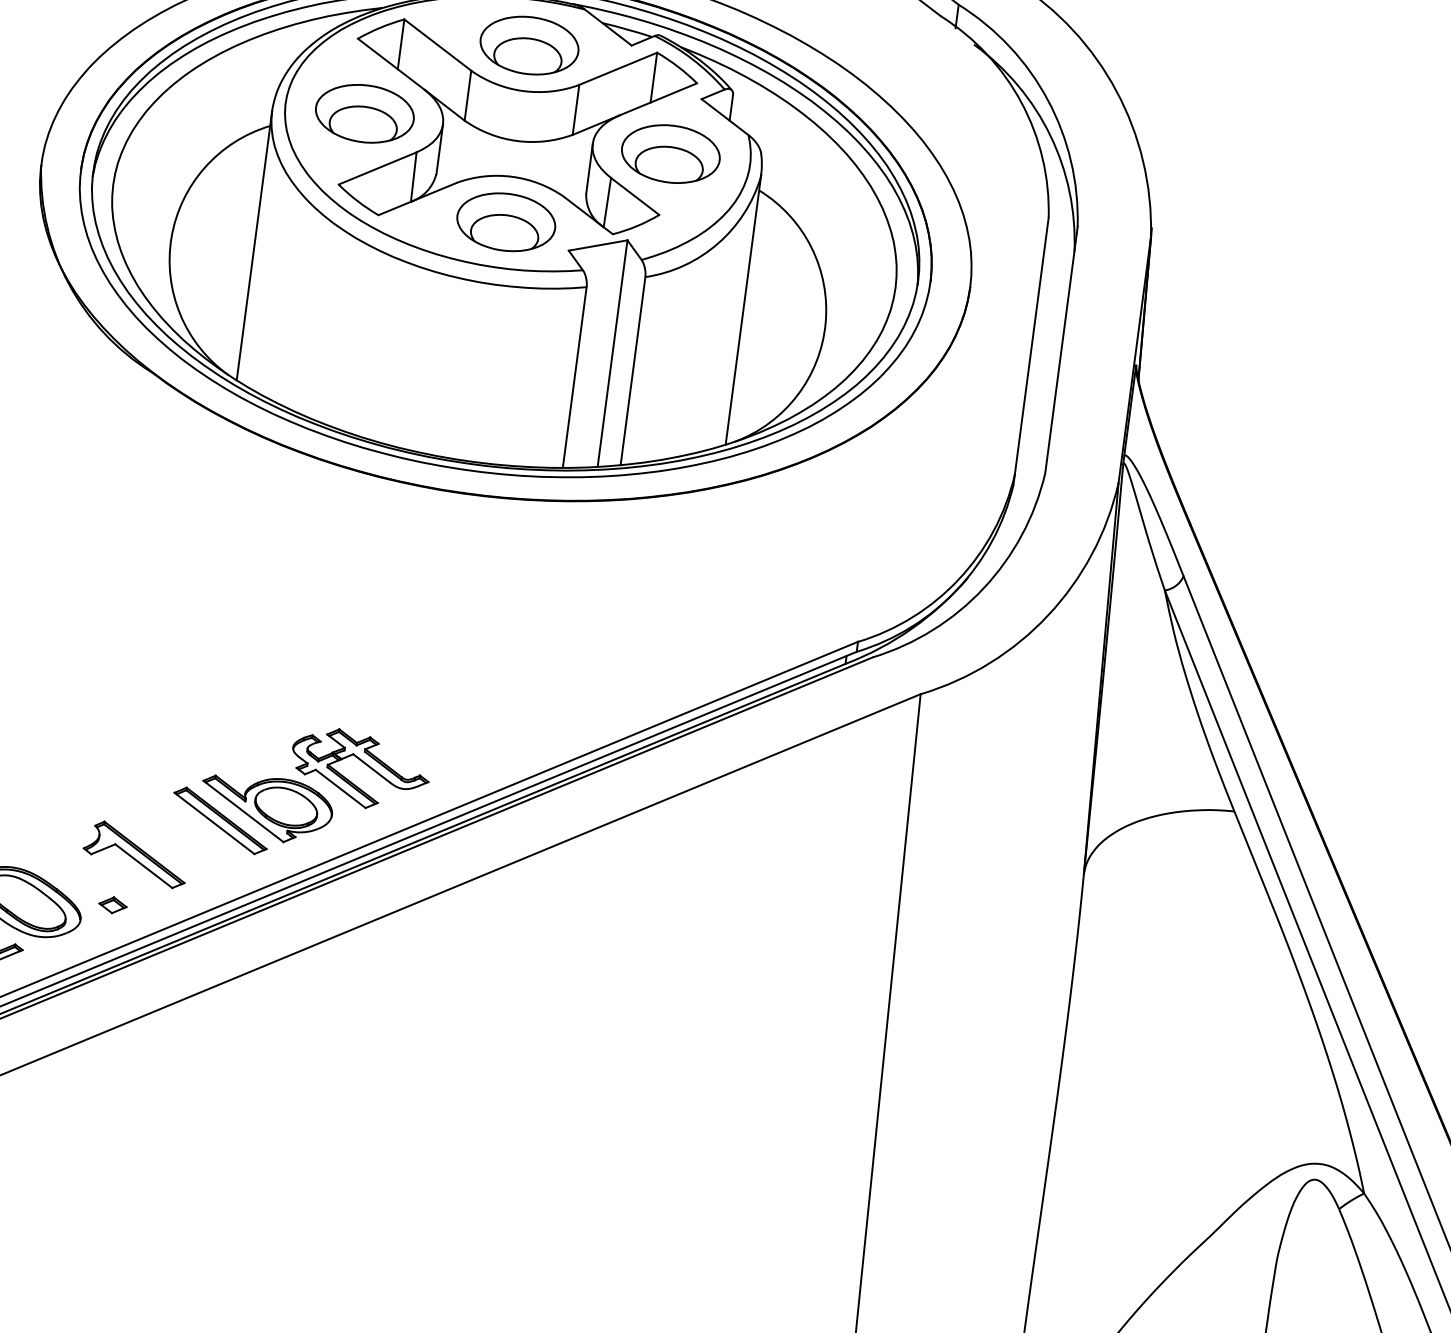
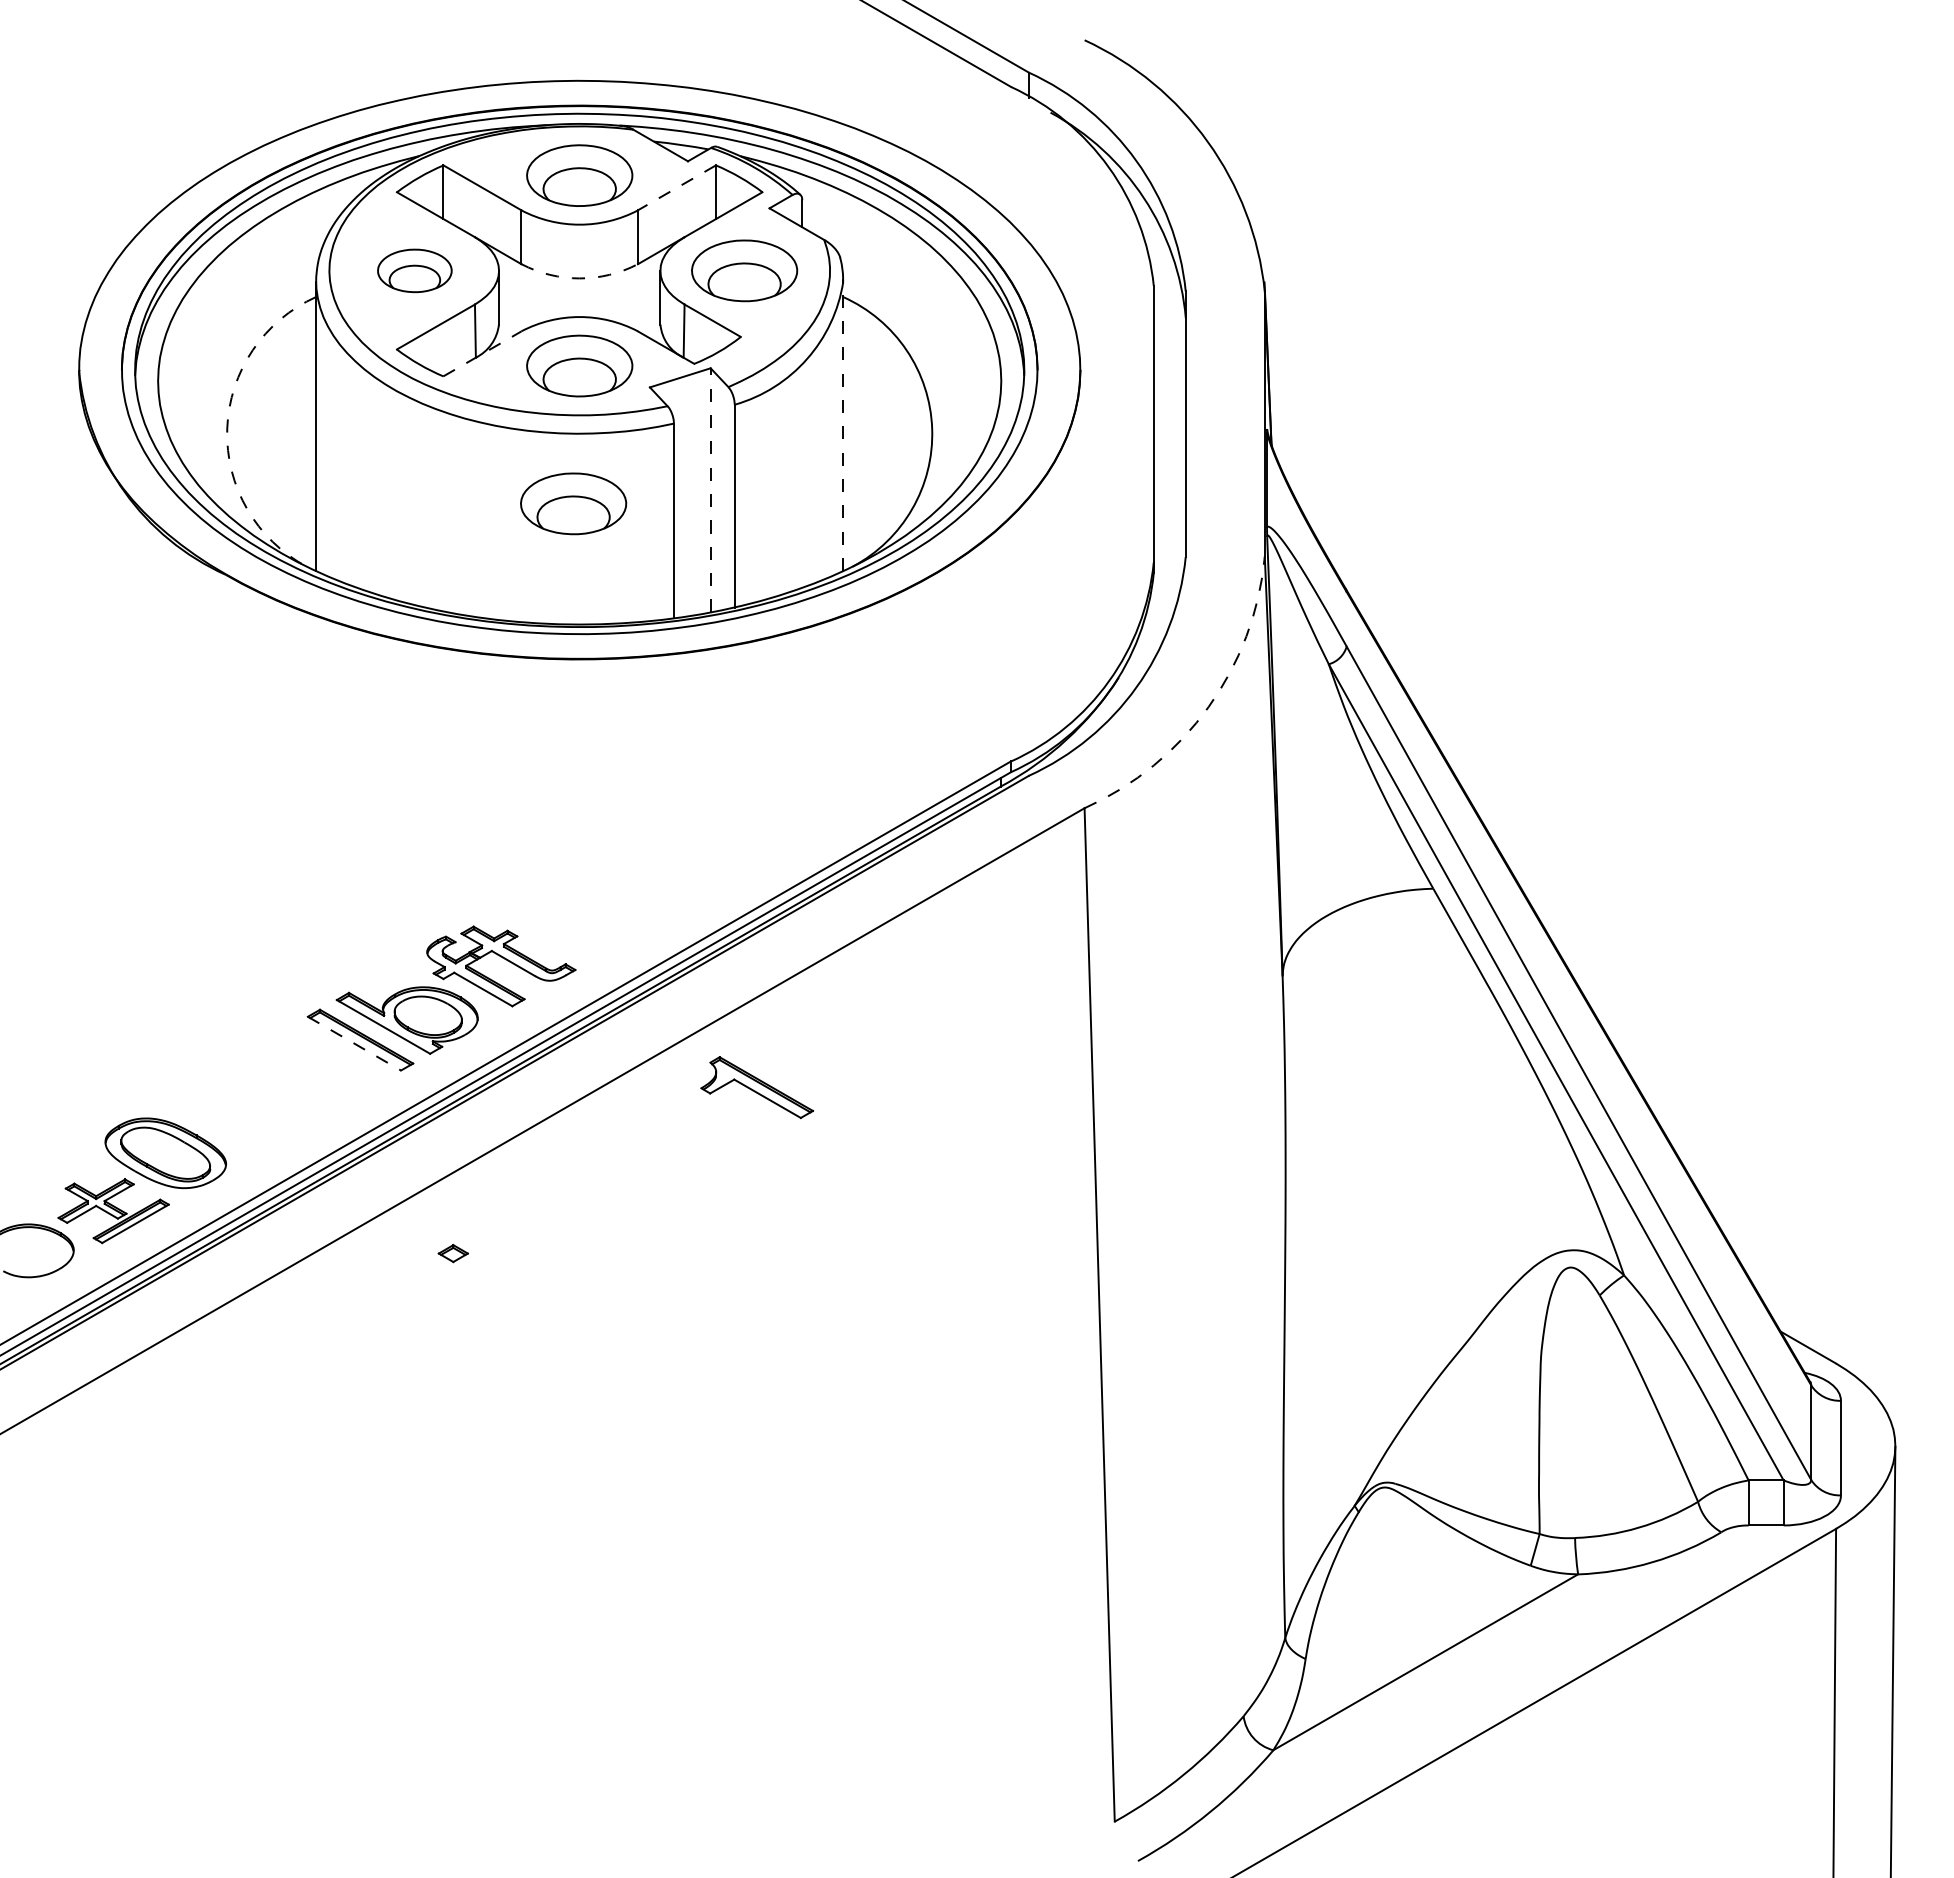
line: (617, 69) -> (676, 188), solid -> dashed
part: (364, 113) -> (414, 270), size x0.7
arc: (516, 141) -> (579, 278), solid -> dashed
line: (417, 198) -> (482, 353), solid -> dashed
arc: (171, 237) -> (227, 428), solid -> dashed
line: (743, 310) -> (843, 426), solid -> dashed
part: (483, 349) -> (573, 503), added
line: (612, 352) -> (710, 489), solid -> dashed
arc: (1047, 615) -> (1208, 707), solid -> dashed
line: (214, 823) -> (354, 1043), solid -> dashed
part: (134, 854) -> (756, 1087), moved
part: (112, 905) -> (452, 1253), moved

